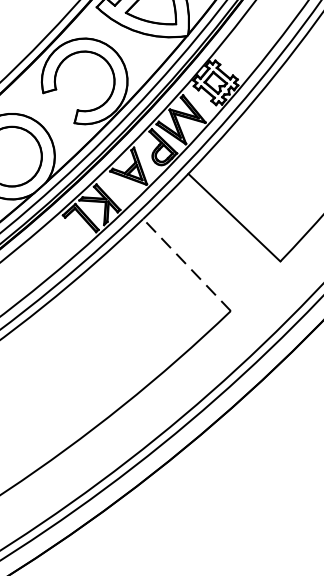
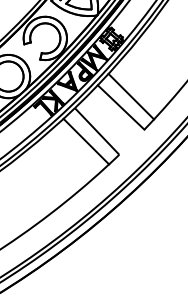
line: (254, 196) -> (131, 96), added
line: (185, 265) -> (96, 131), dashed -> solid
line: (166, 284) -> (86, 141), added

